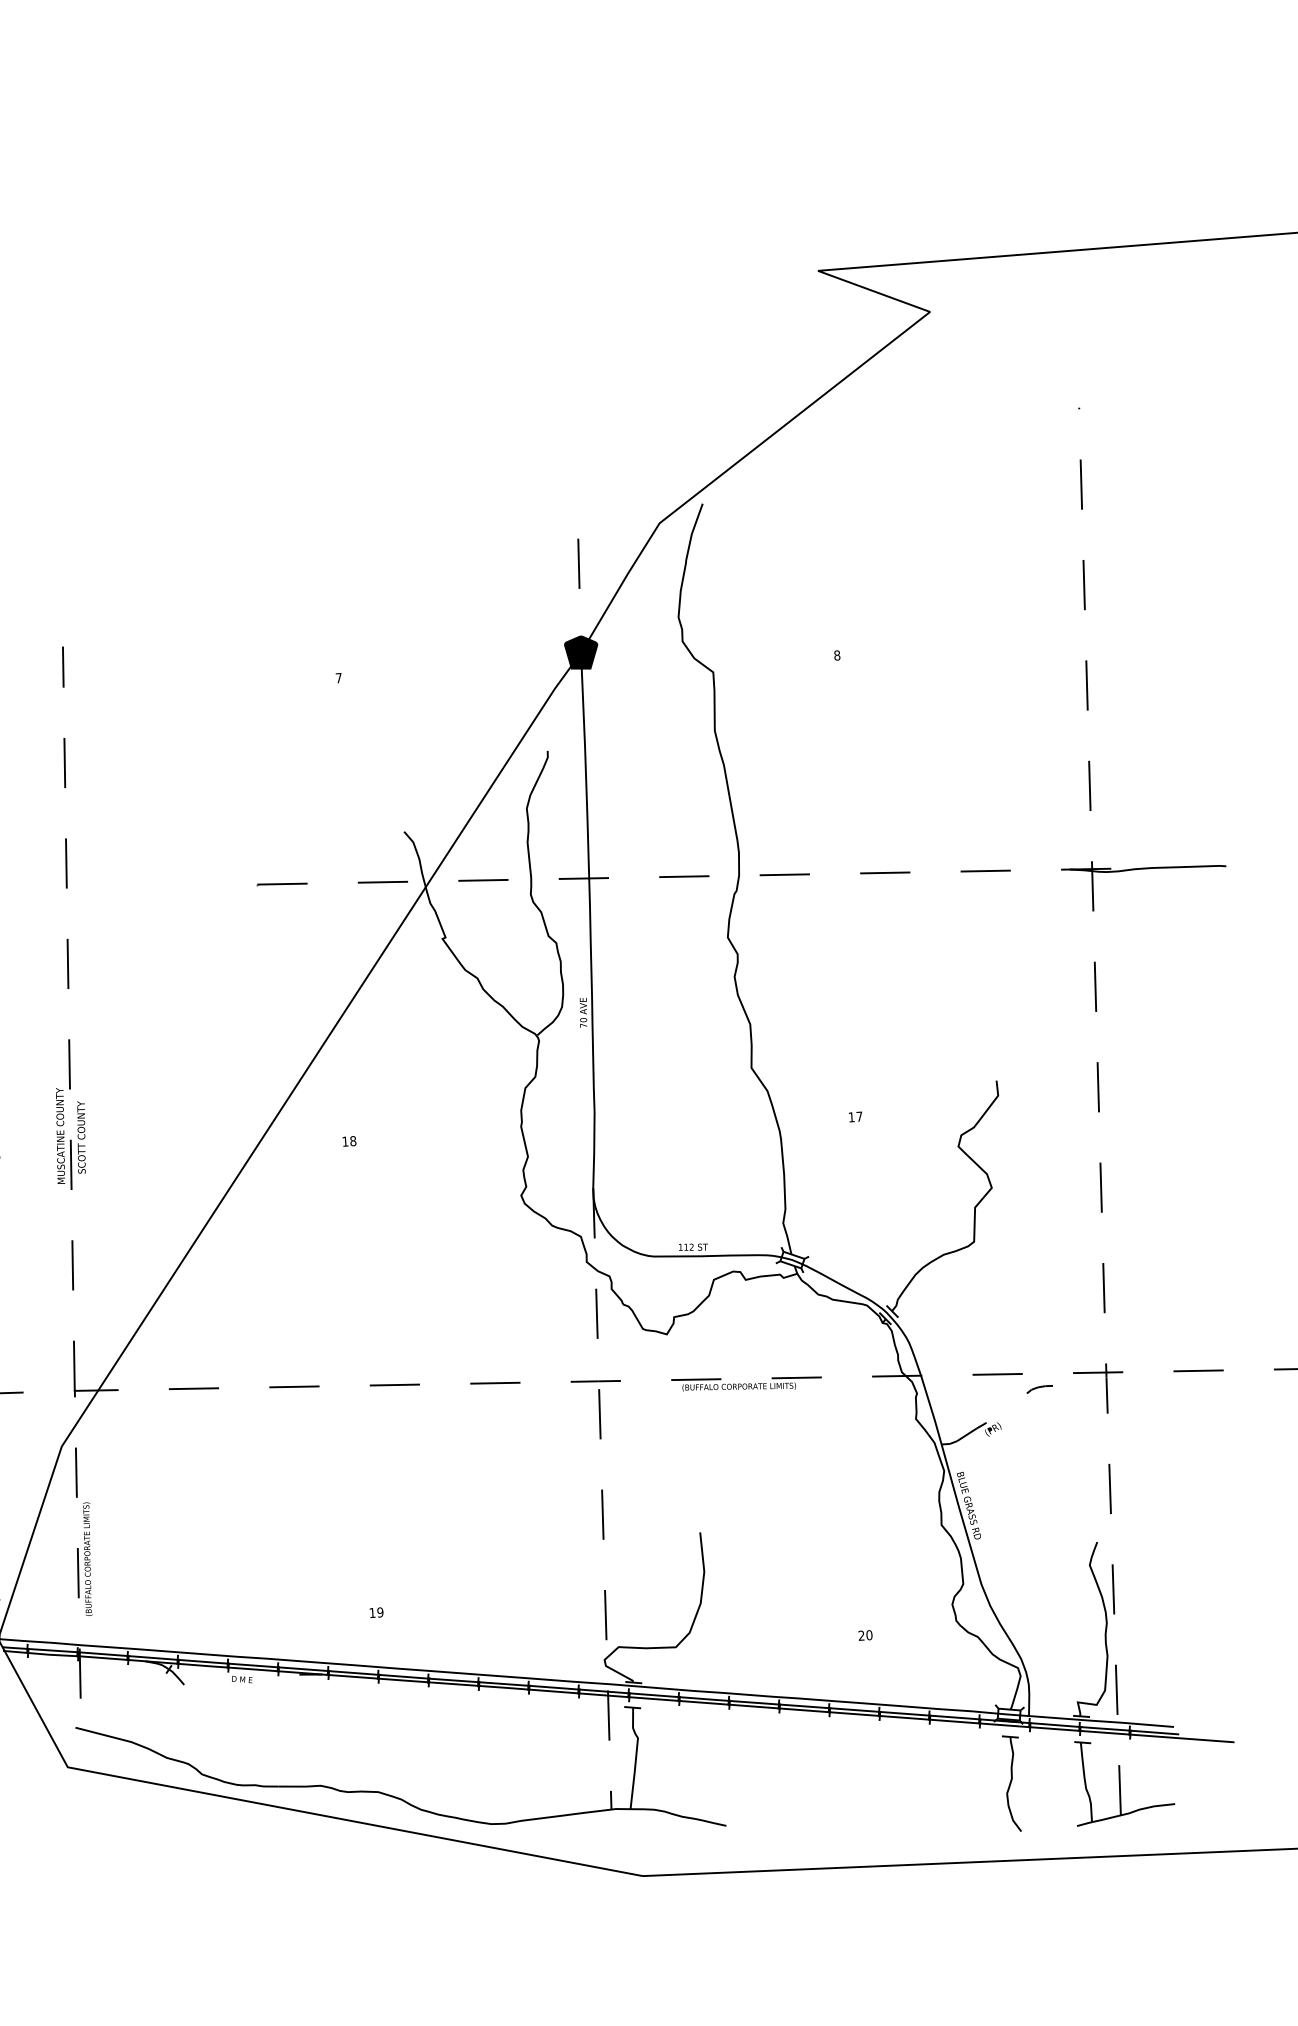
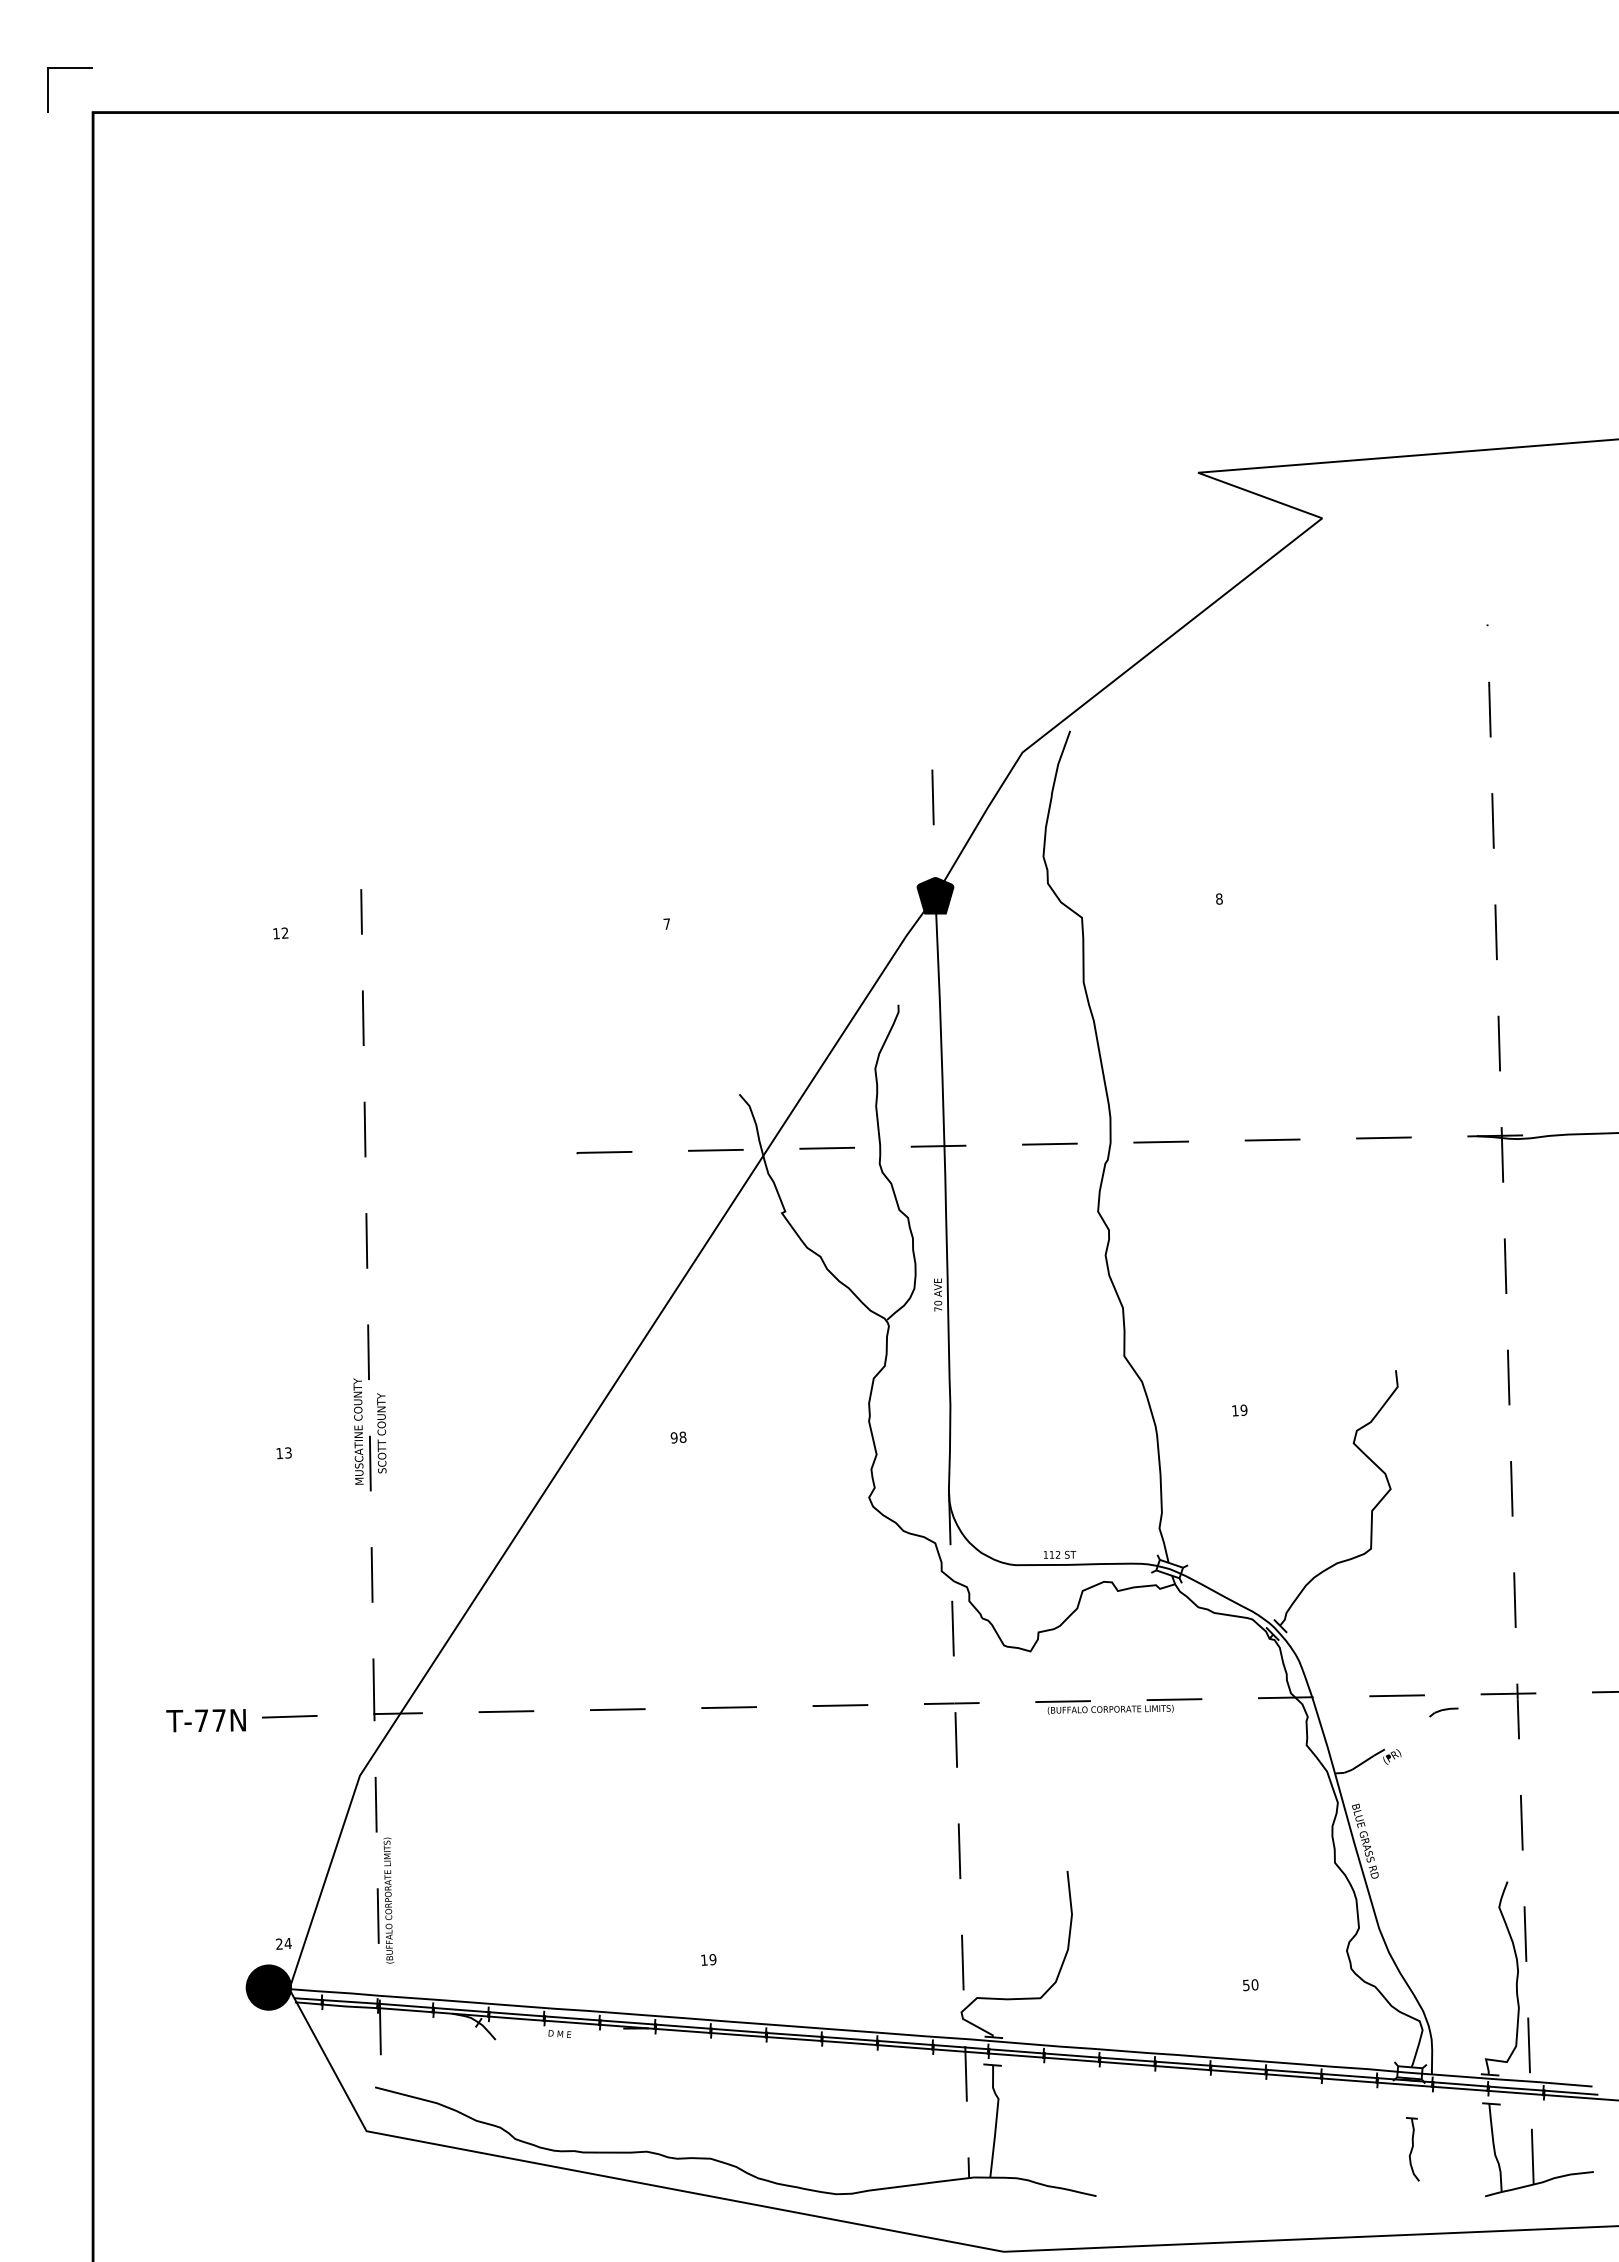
text: (859, 1116) -> (1243, 1409), 17 -> 19
text: (344, 1141) -> (673, 1437), 18 -> 98
text: (860, 1635) -> (1245, 1985), 20 -> 50
part: (1011, 1783) -> (1412, 2149), size x0.6

